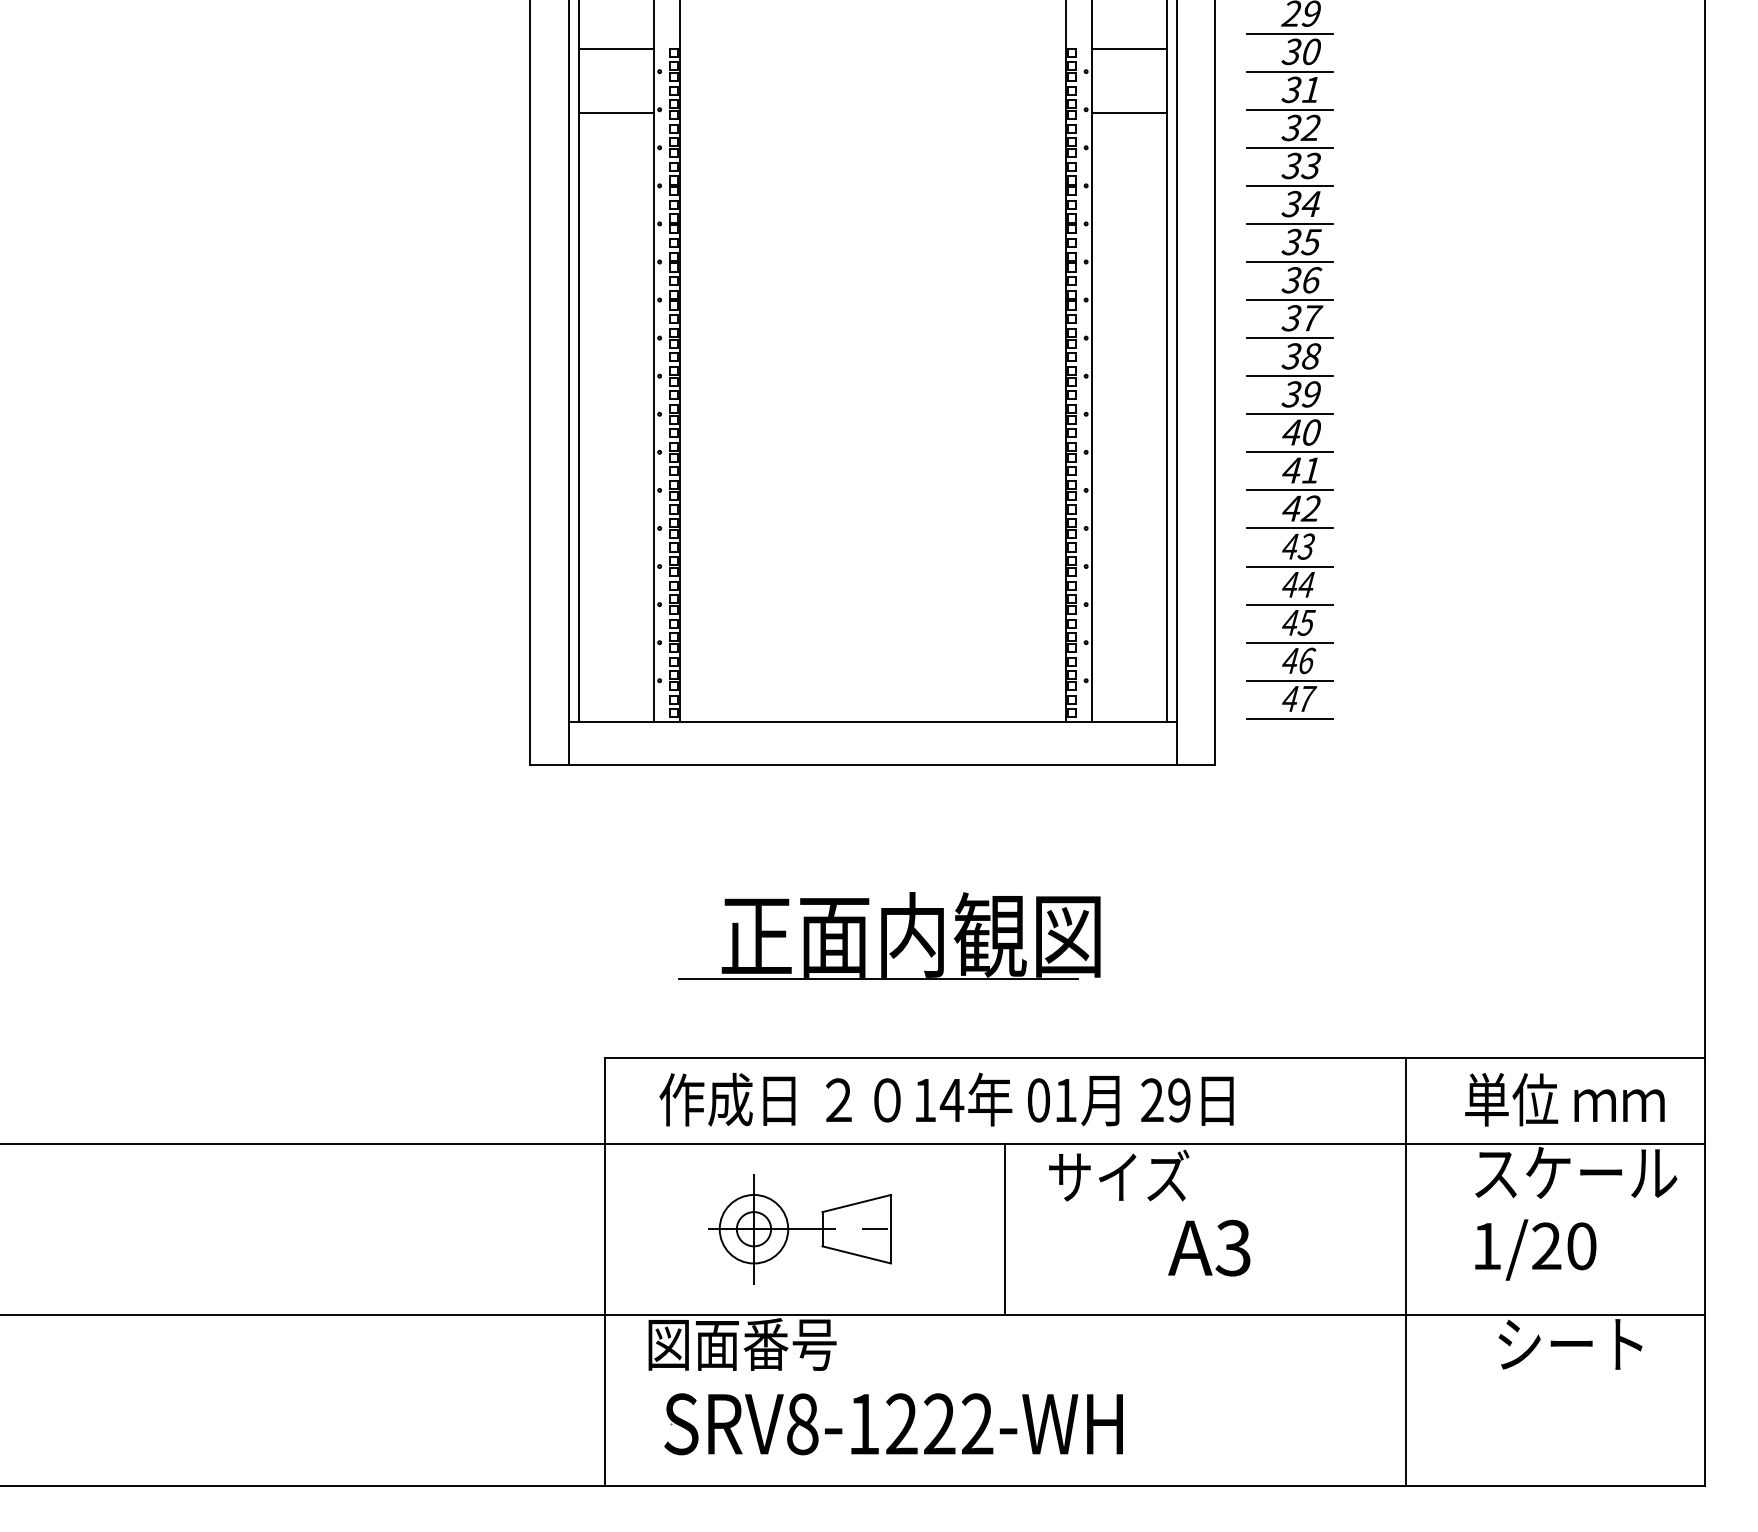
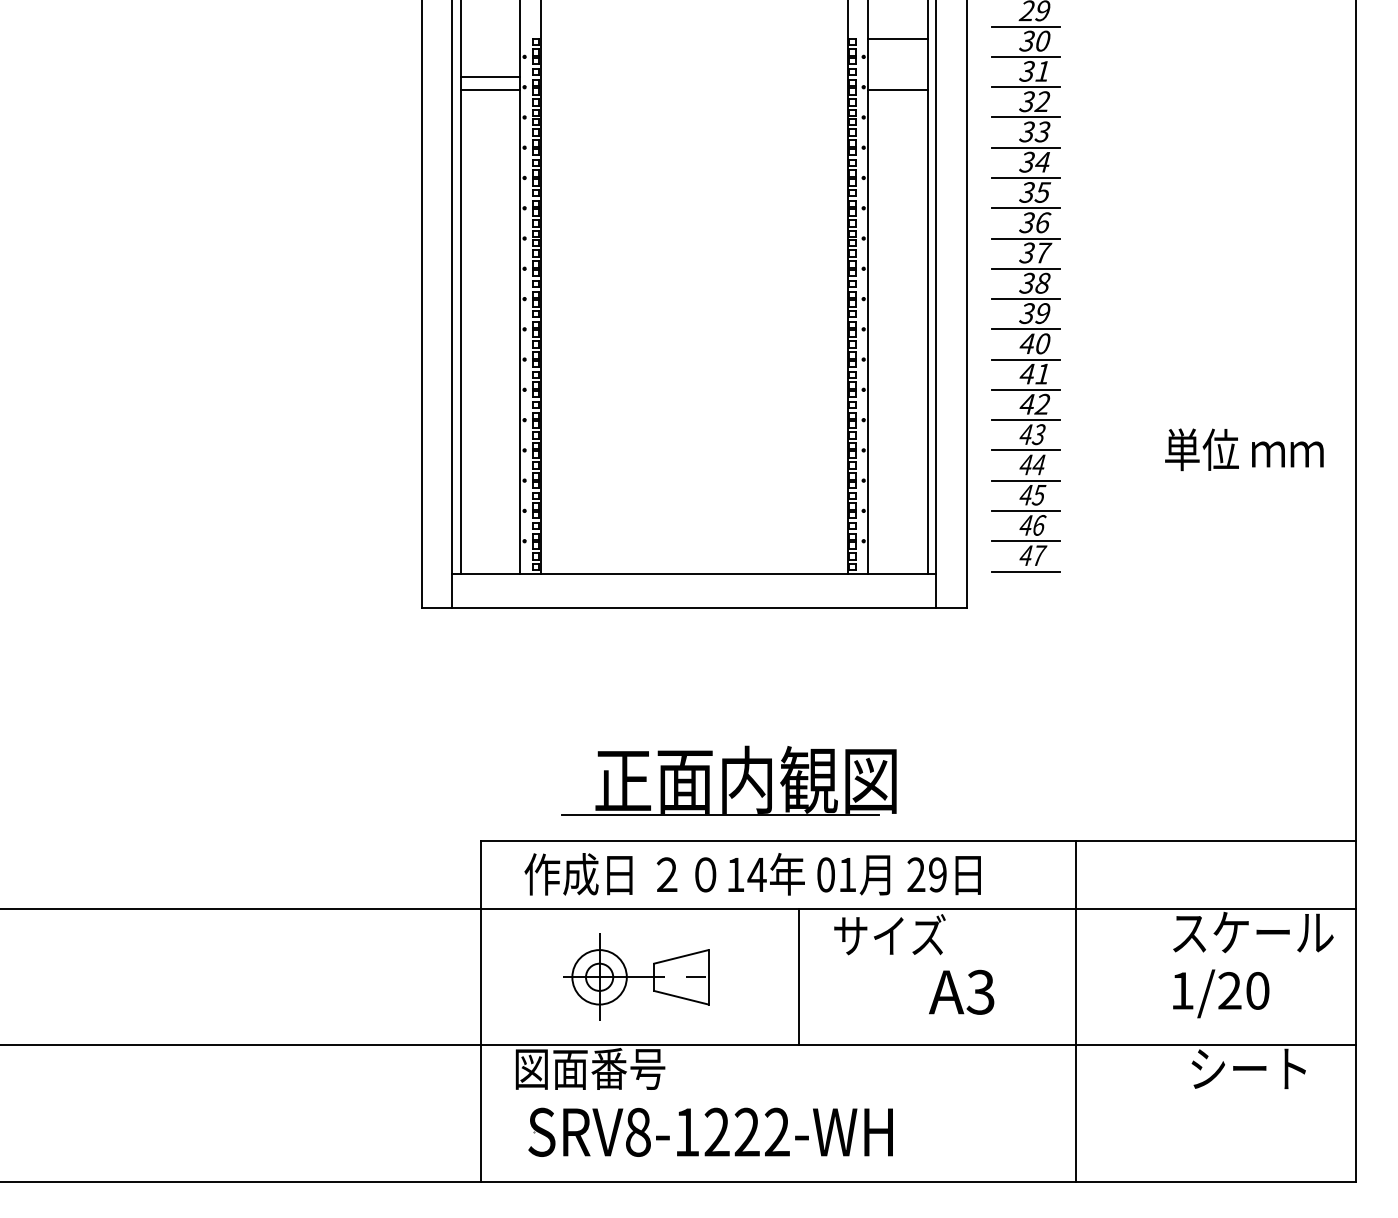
line: (616, 49) -> (490, 77), moved
part: (889, 935) -> (728, 780), moved
text: (1564, 1099) -> (1244, 449), moved
line: (1405, 1271) -> (1075, 1010), moved

